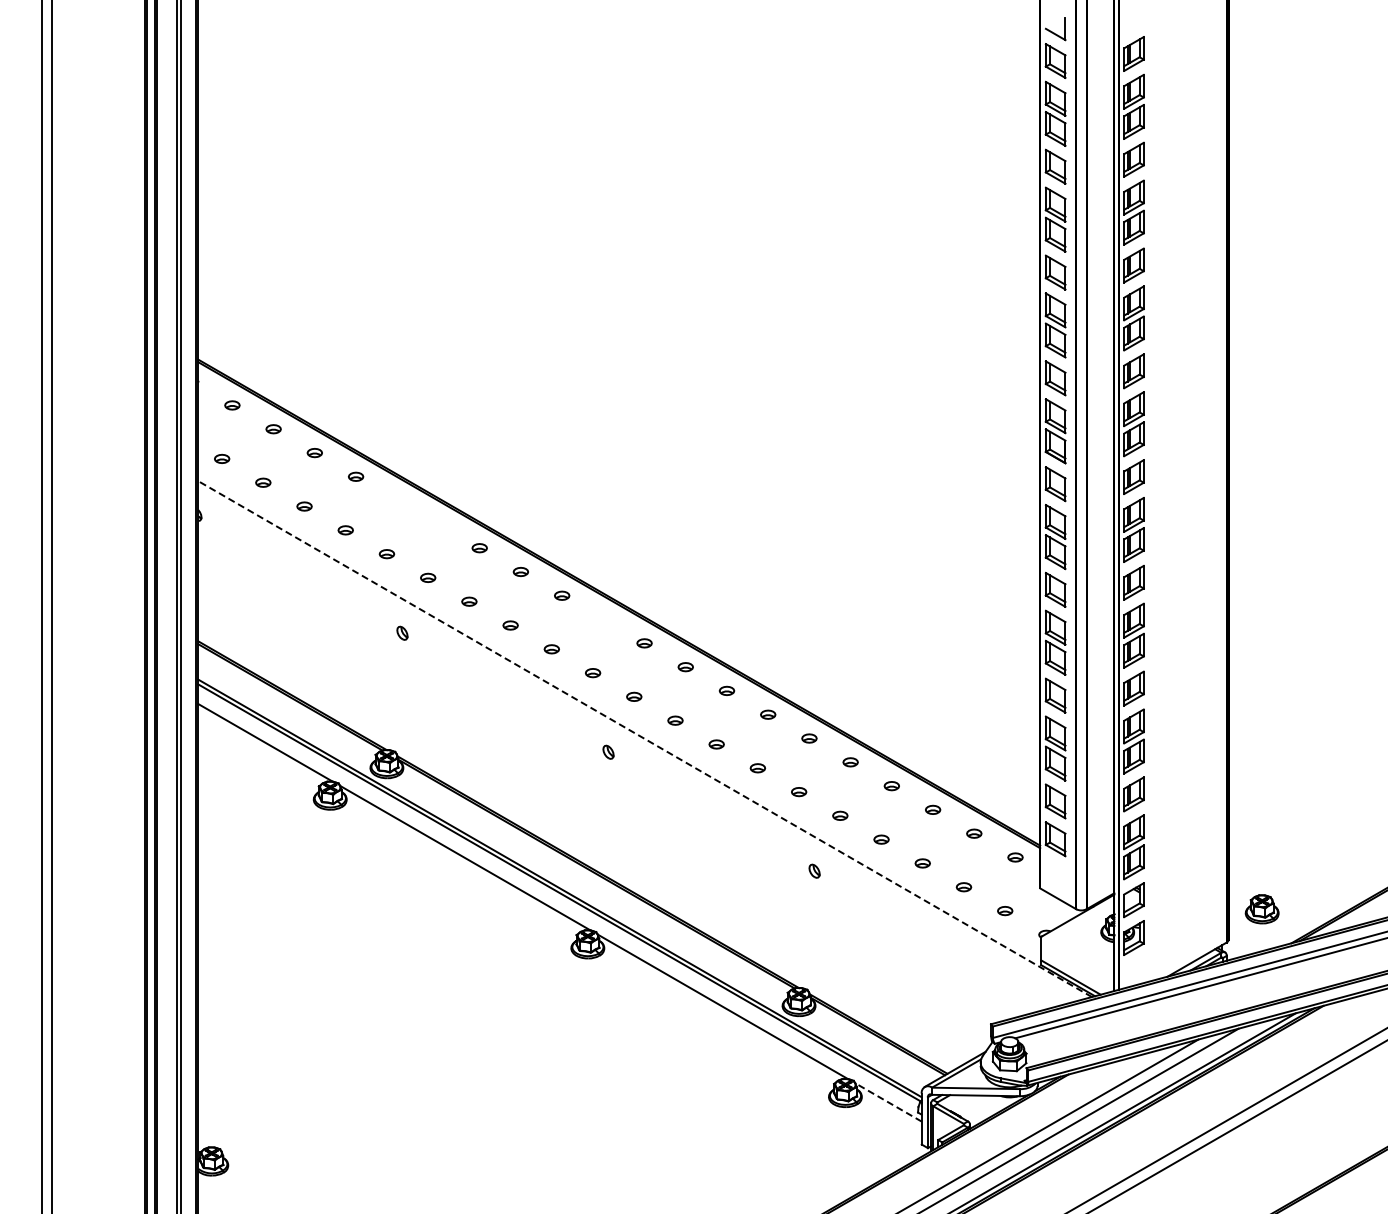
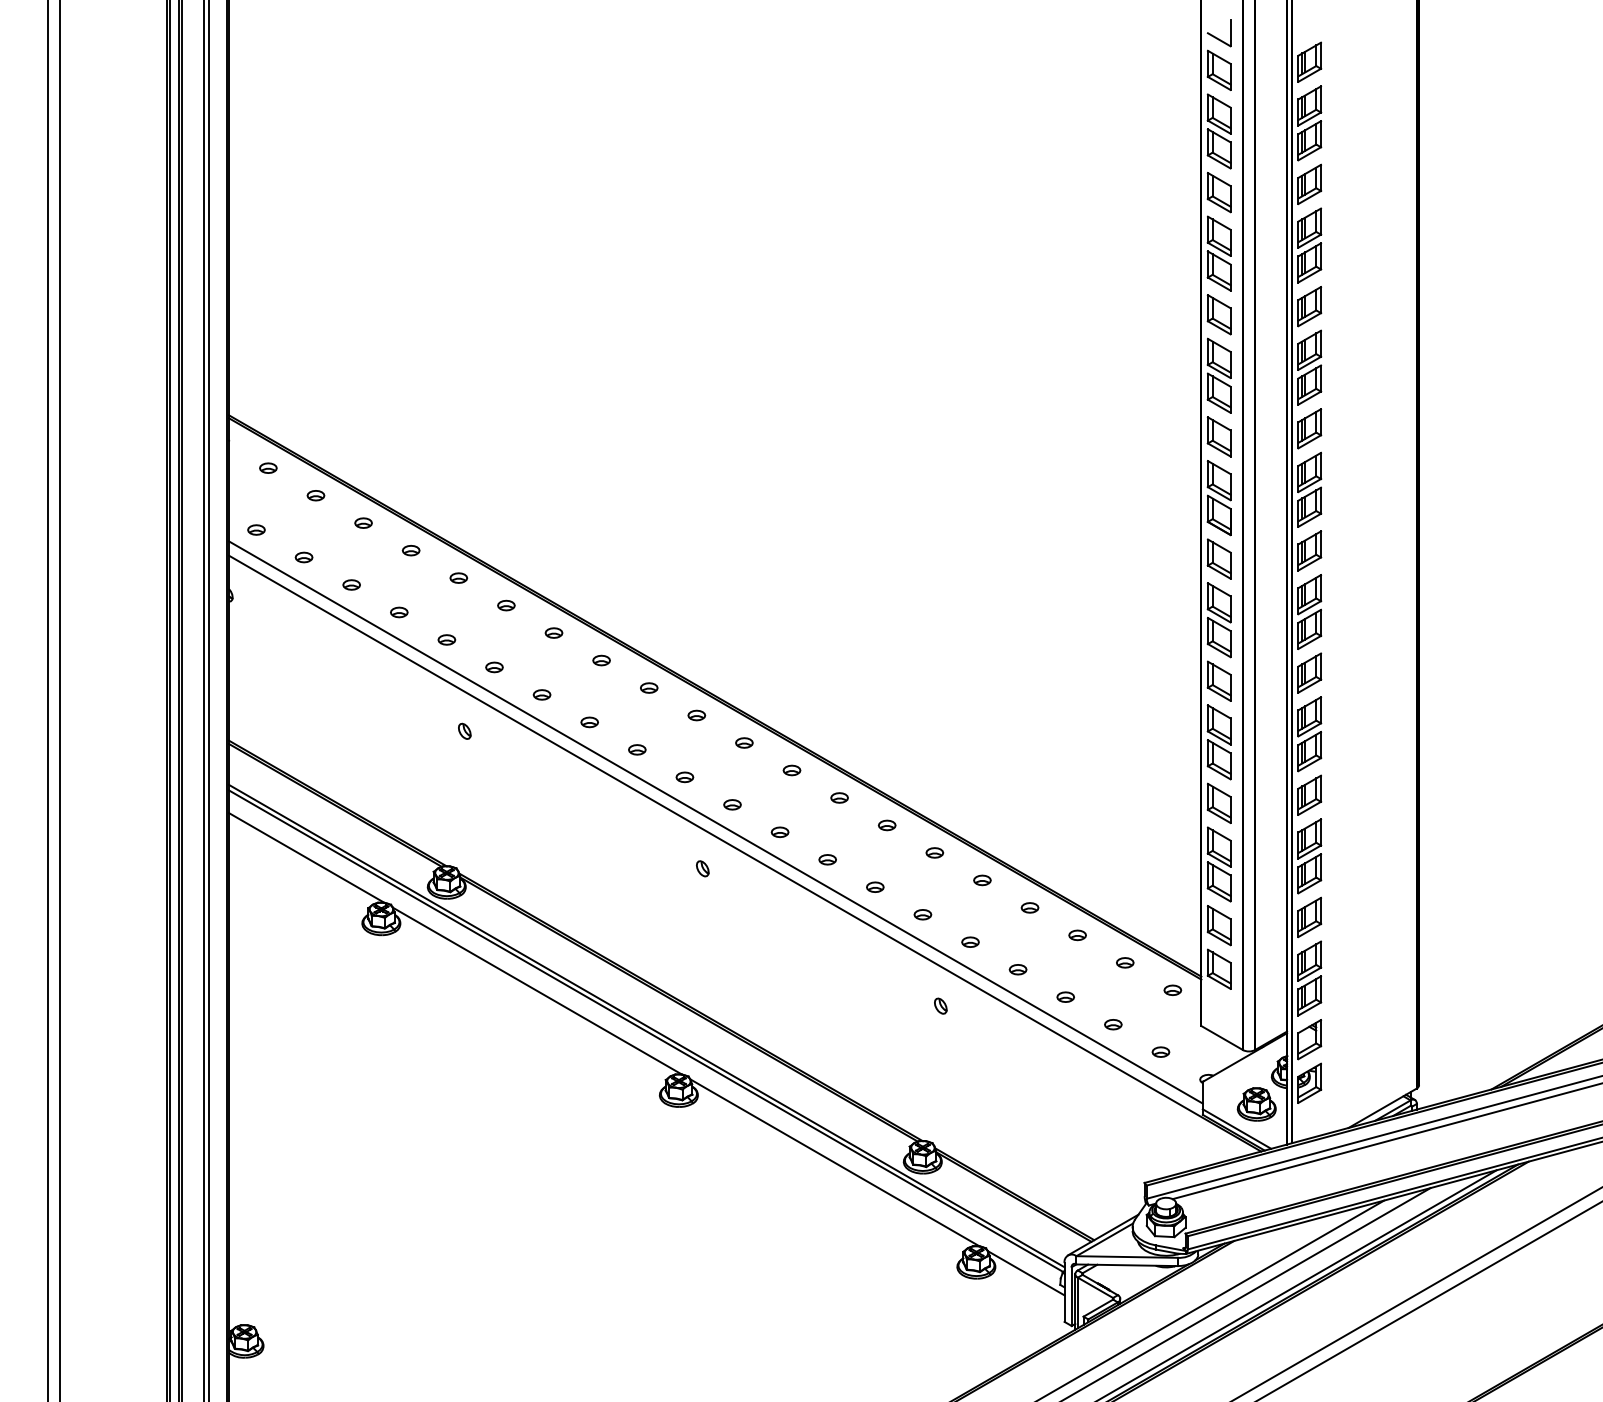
part: (397, 500) -> (459, 577), added
part: (438, 524) -> (506, 605), added
part: (603, 619) -> (696, 715), added
line: (619, 711) -> (715, 821), added
line: (645, 739) -> (745, 854), dashed -> solid
part: (1261, 909) -> (1255, 1104), moved
line: (888, 1102) -> (1026, 1273), dashed -> solid

